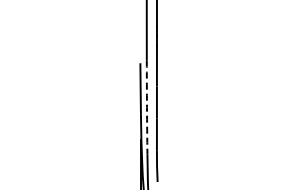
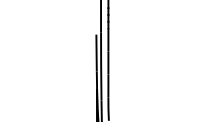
arc: (146, 107) -> (100, 66), dashed -> solid

